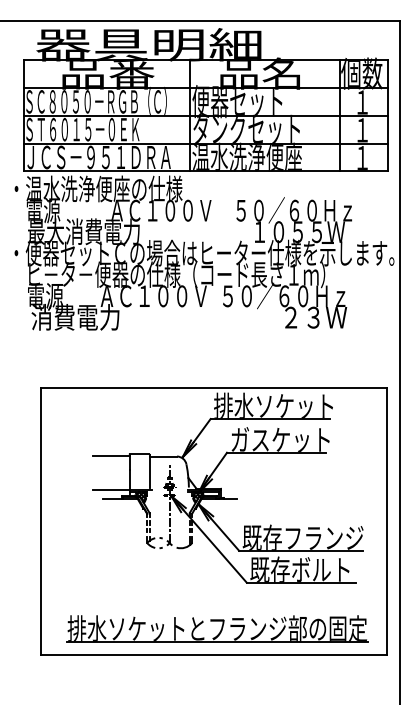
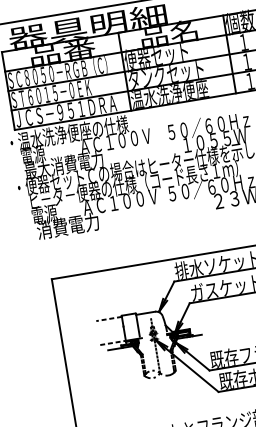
line: (110, 456) -> (108, 319), solid -> dashed
line: (111, 490) -> (113, 343), solid -> dashed

